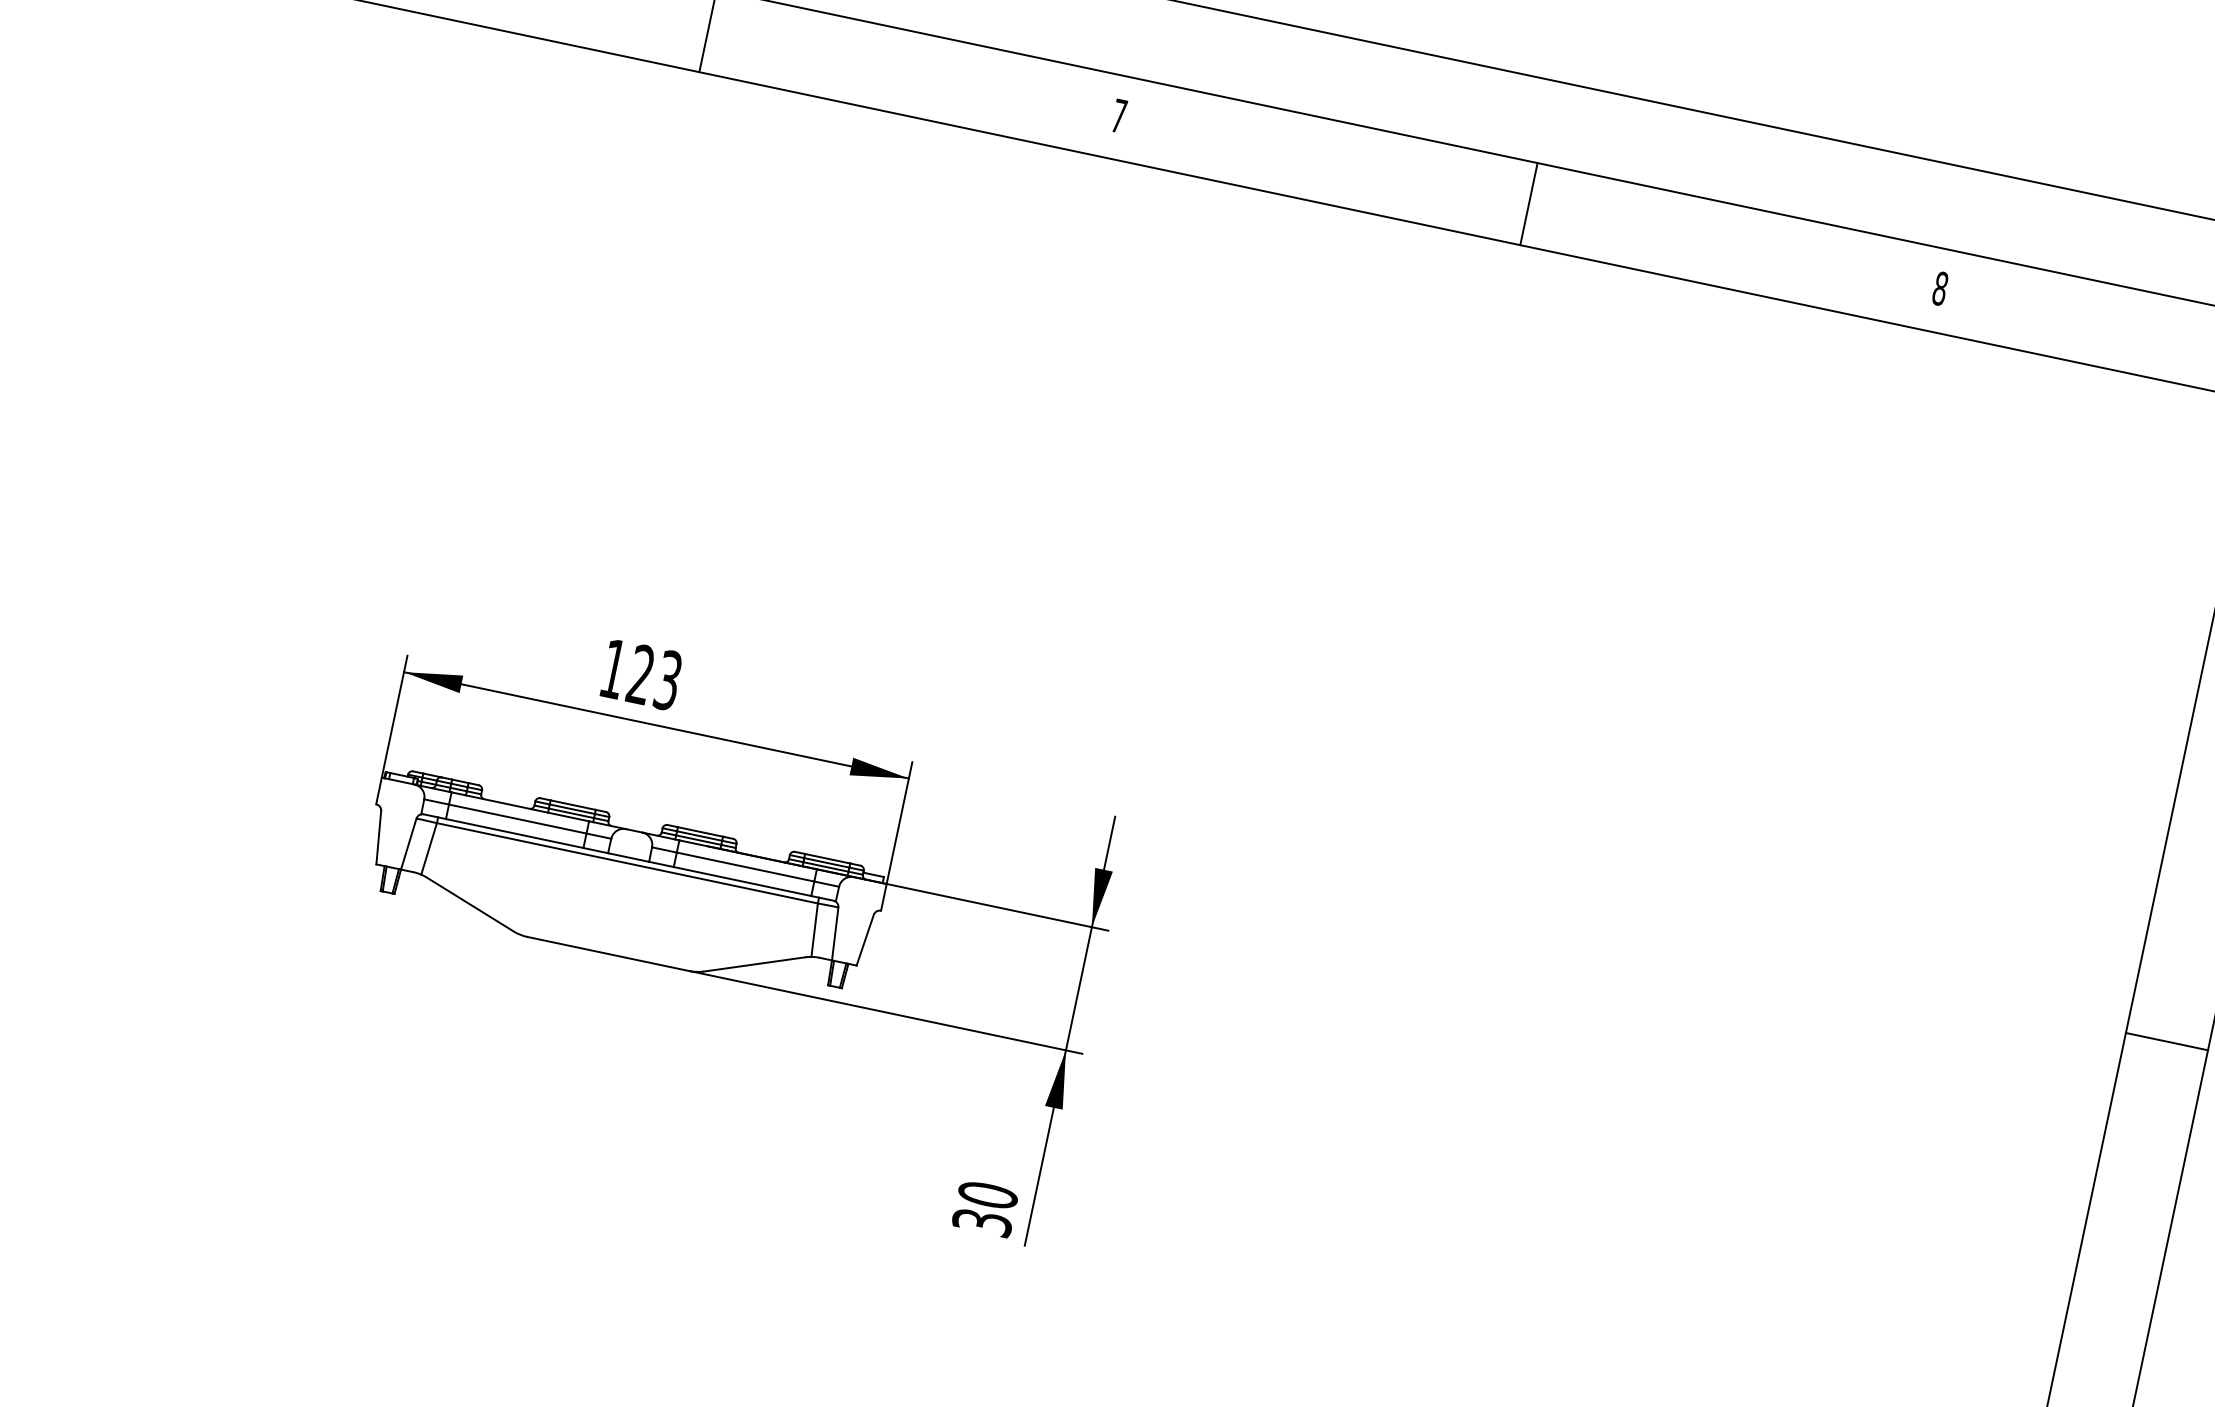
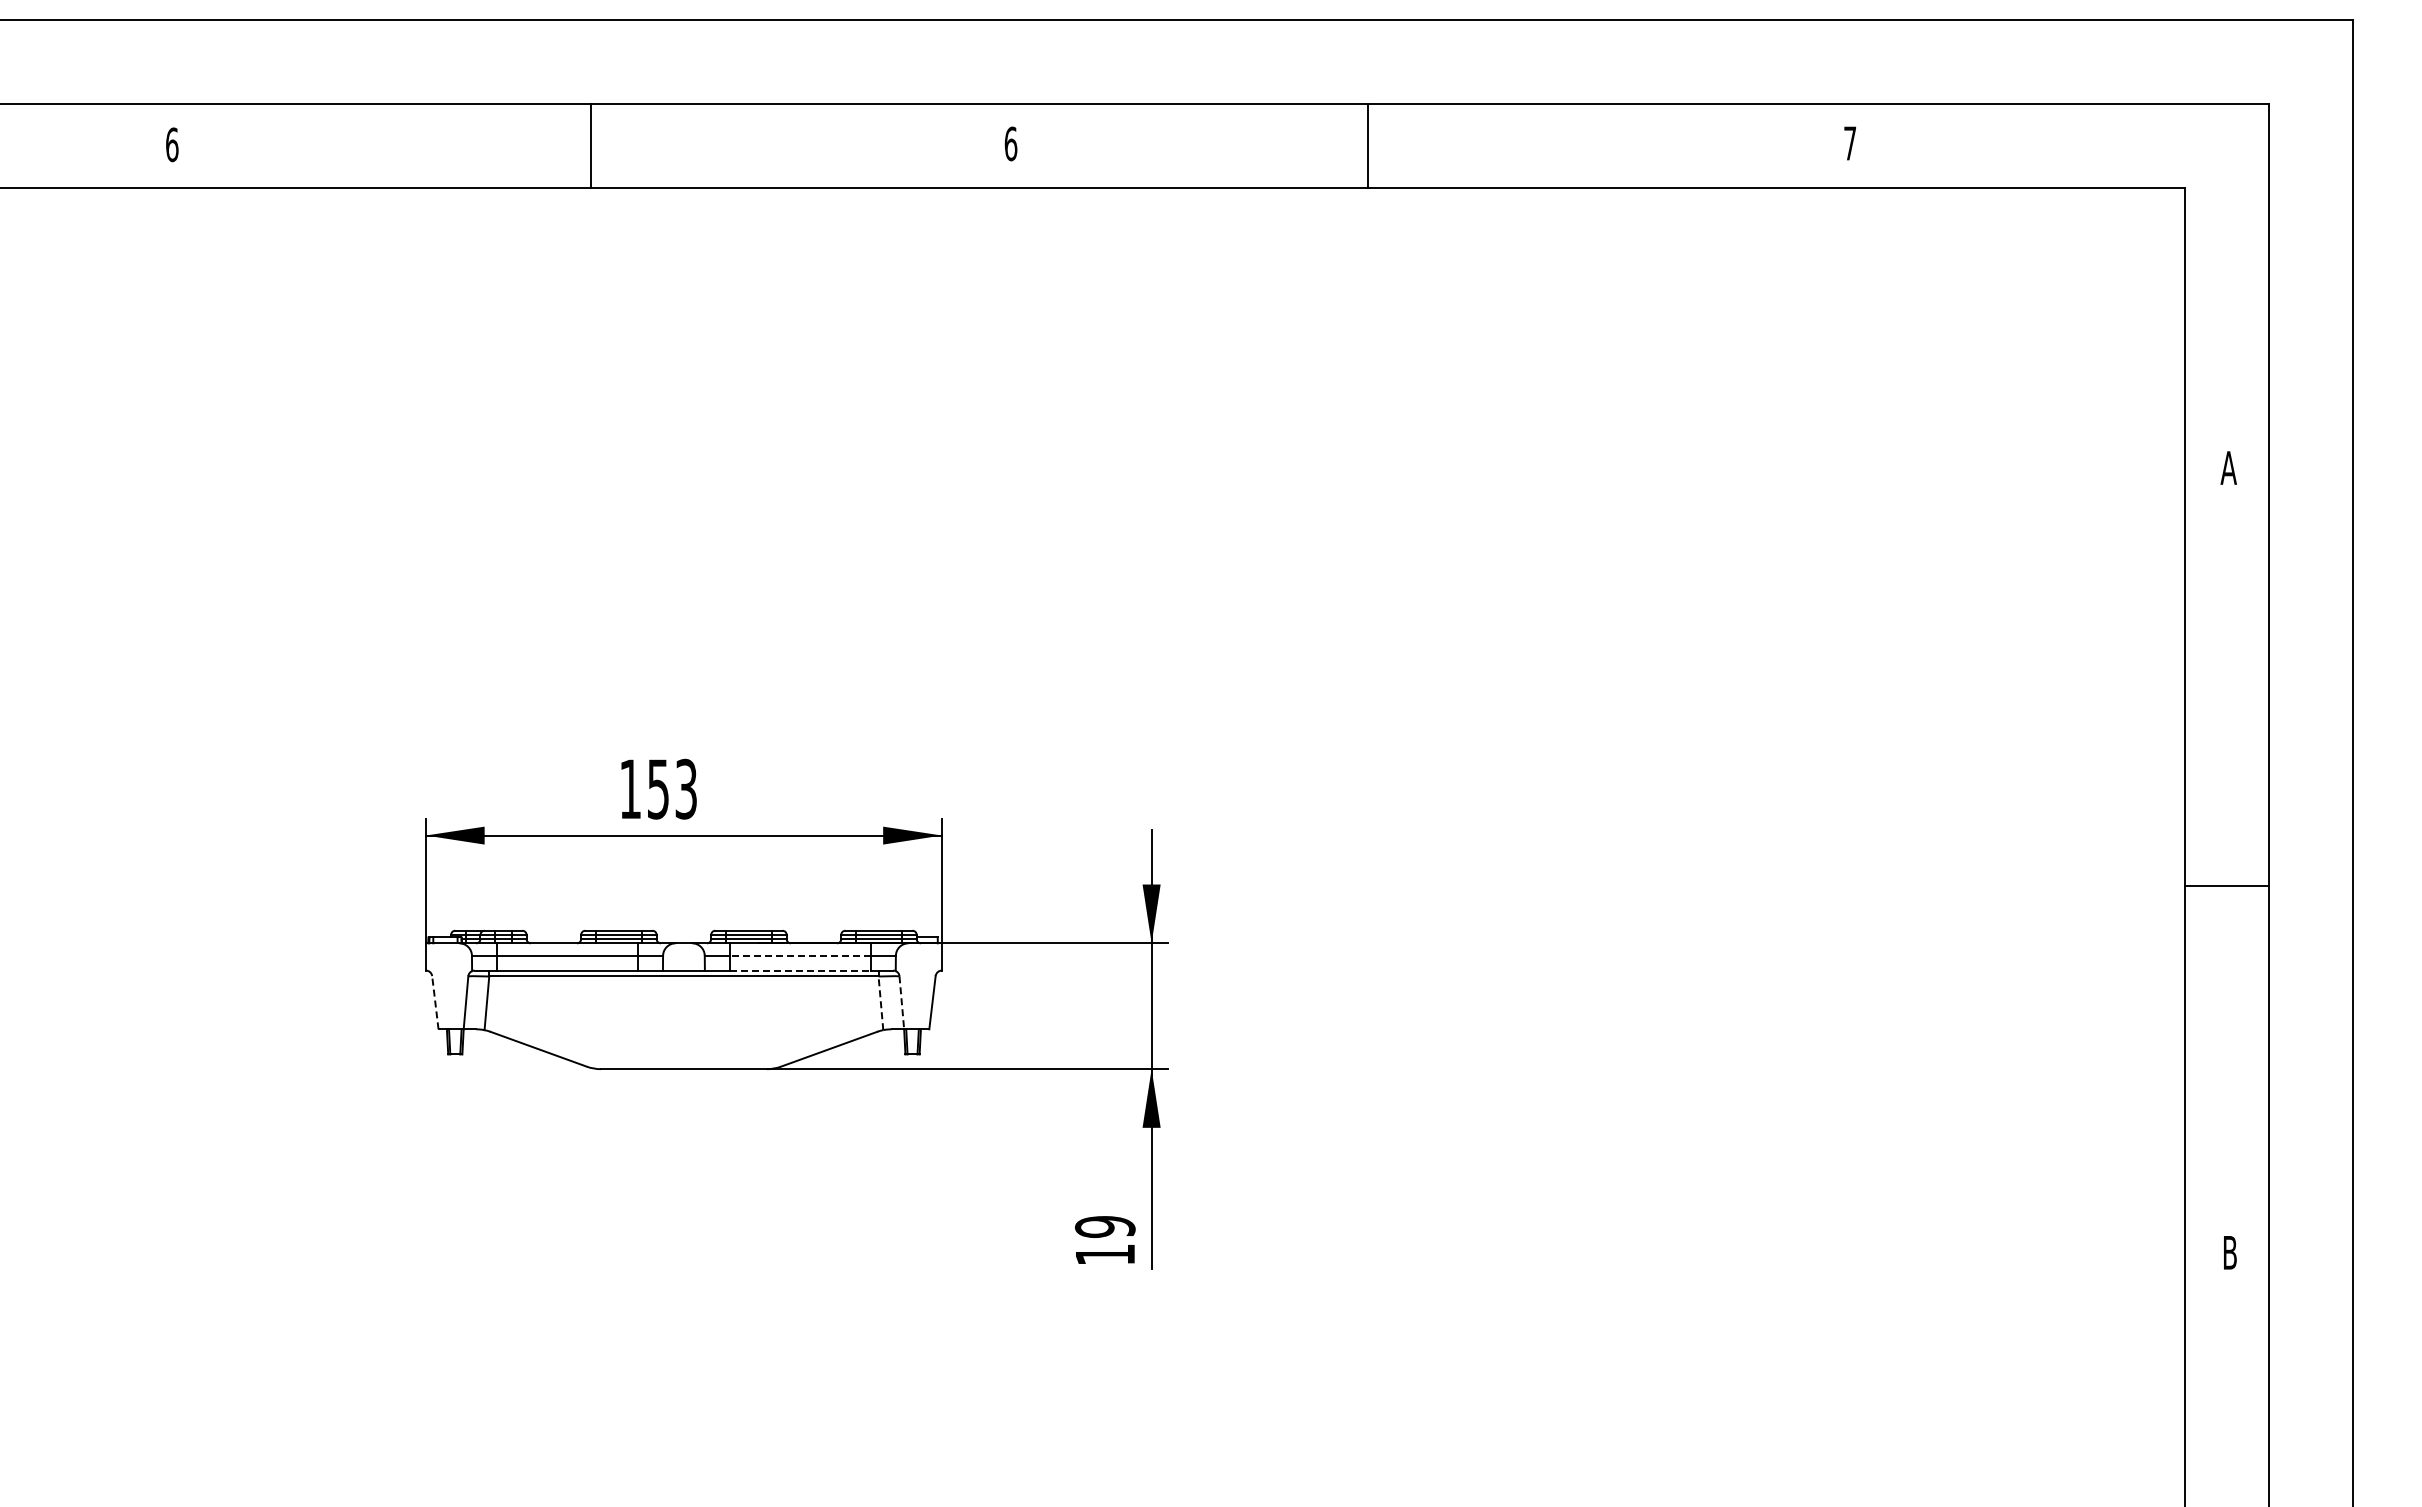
text: (1118, 115) -> (1010, 143), 7 -> 6
line: (1529, 204) -> (1368, 145), moved
text: (1940, 288) -> (1850, 143), 8 -> 7
text: (640, 673) -> (657, 788), 123 -> 153
line: (378, 837) -> (435, 1002), solid -> dashed
line: (744, 866) -> (799, 955), solid -> dashed
line: (742, 881) -> (800, 970), solid -> dashed
line: (814, 930) -> (880, 1003), solid -> dashed
line: (834, 933) -> (901, 1002), solid -> dashed
line: (2167, 1041) -> (2227, 885), moved
text: (985, 1208) -> (1105, 1240), 30 -> 19

